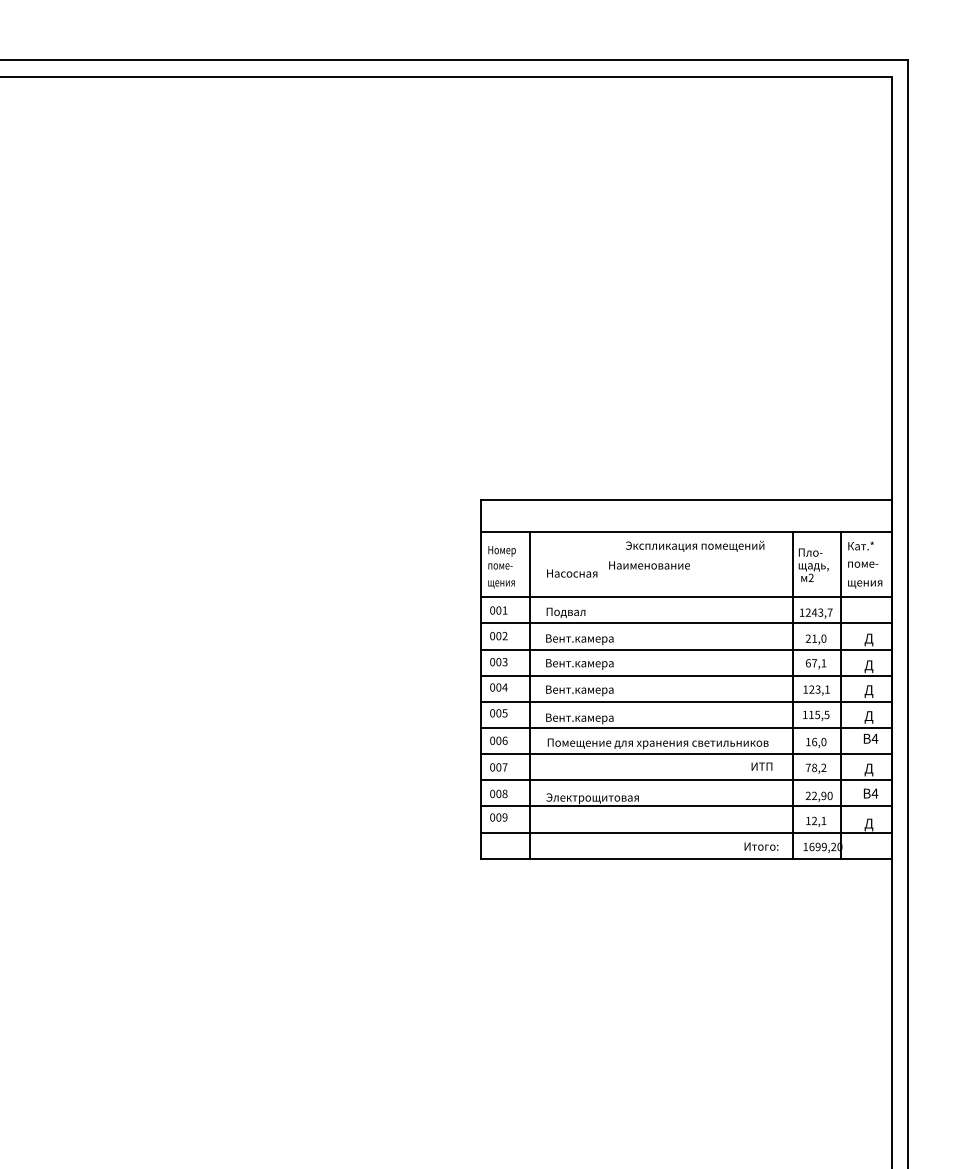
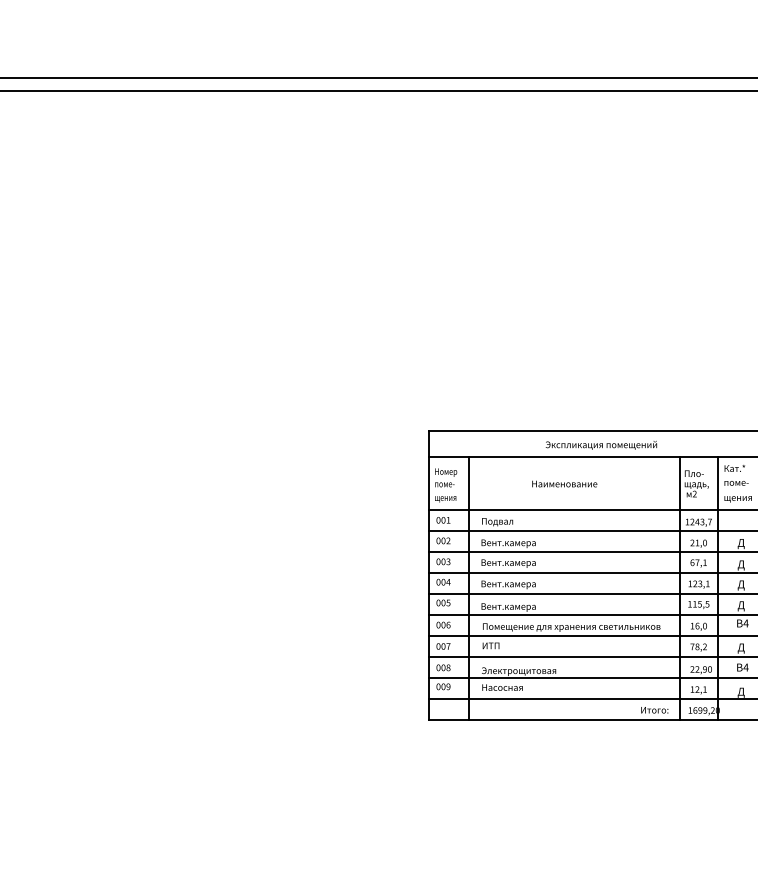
text: (695, 545) -> (601, 444), moved
text: (572, 573) -> (502, 687), moved
text: (761, 766) -> (490, 645), moved

